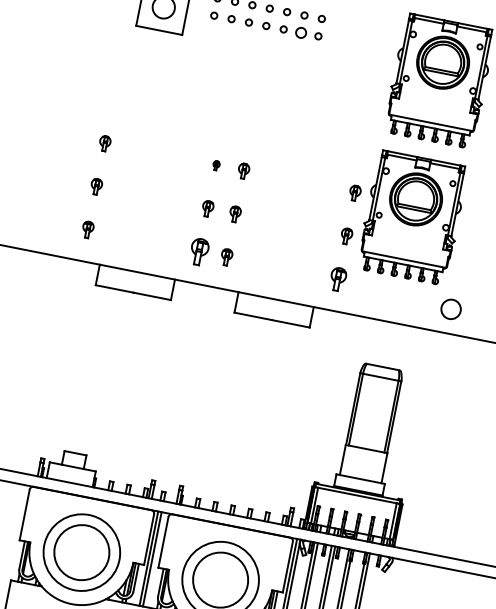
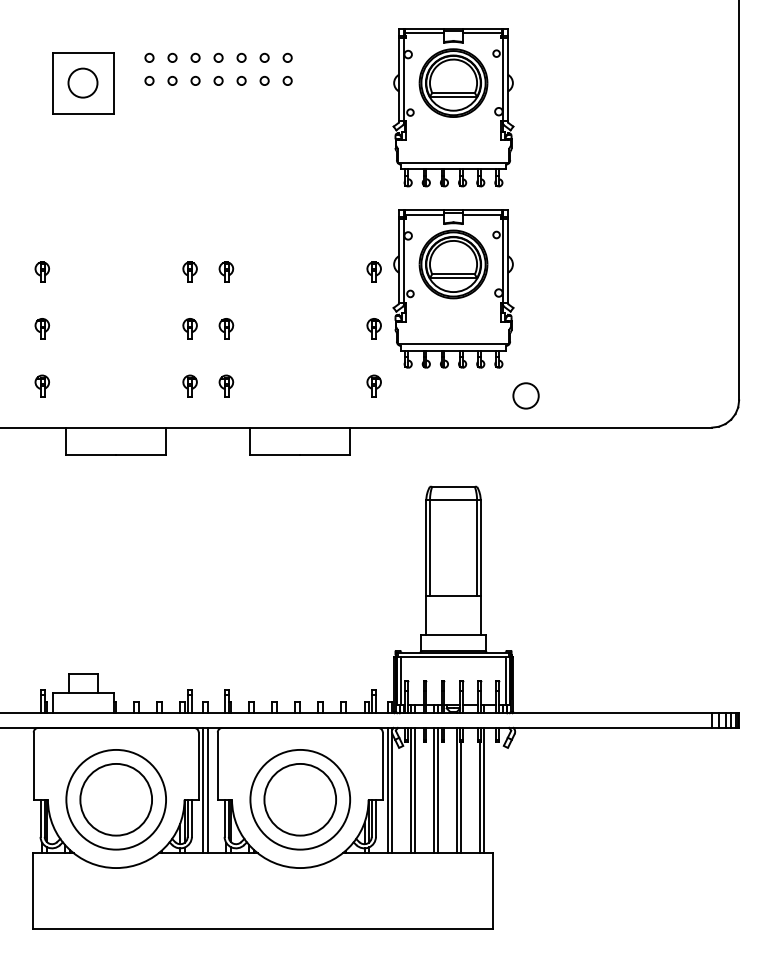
circle: (301, 32) -> (264, 80), size x0.62
part: (215, 165) -> (189, 271), size x1.67
part: (198, 251) -> (189, 385), size x0.62
part: (337, 278) -> (373, 385), size x0.71

